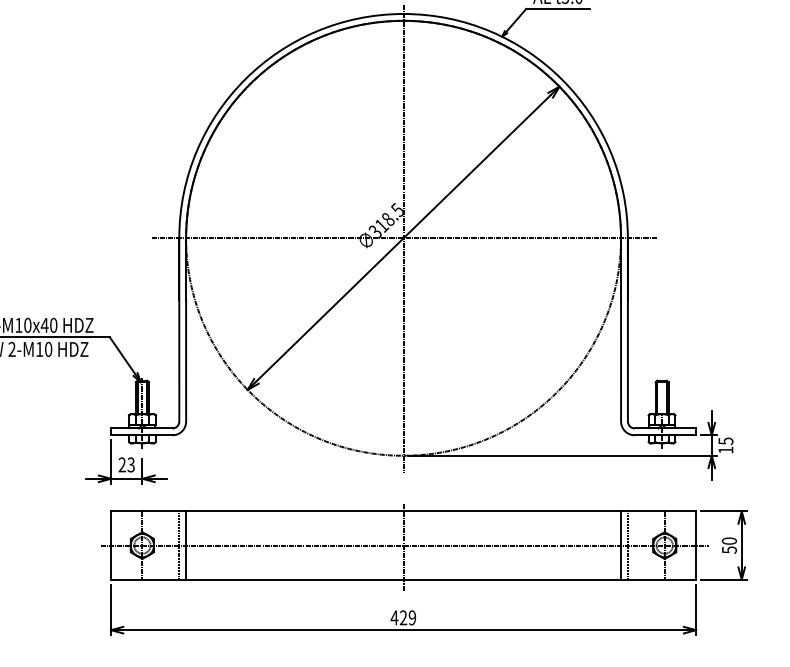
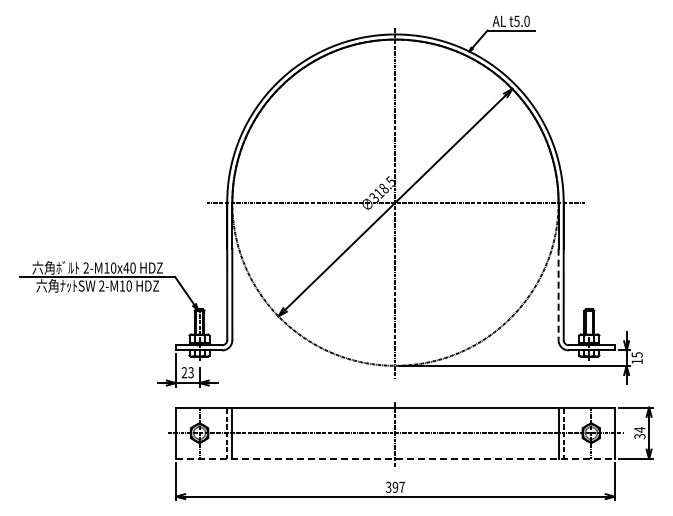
line: (620, 360) -> (558, 294), solid -> dashed
text: (728, 544) -> (639, 432), 50 -> 34
line: (403, 579) -> (395, 458), solid -> dashed
text: (402, 617) -> (394, 487), 429 -> 397

